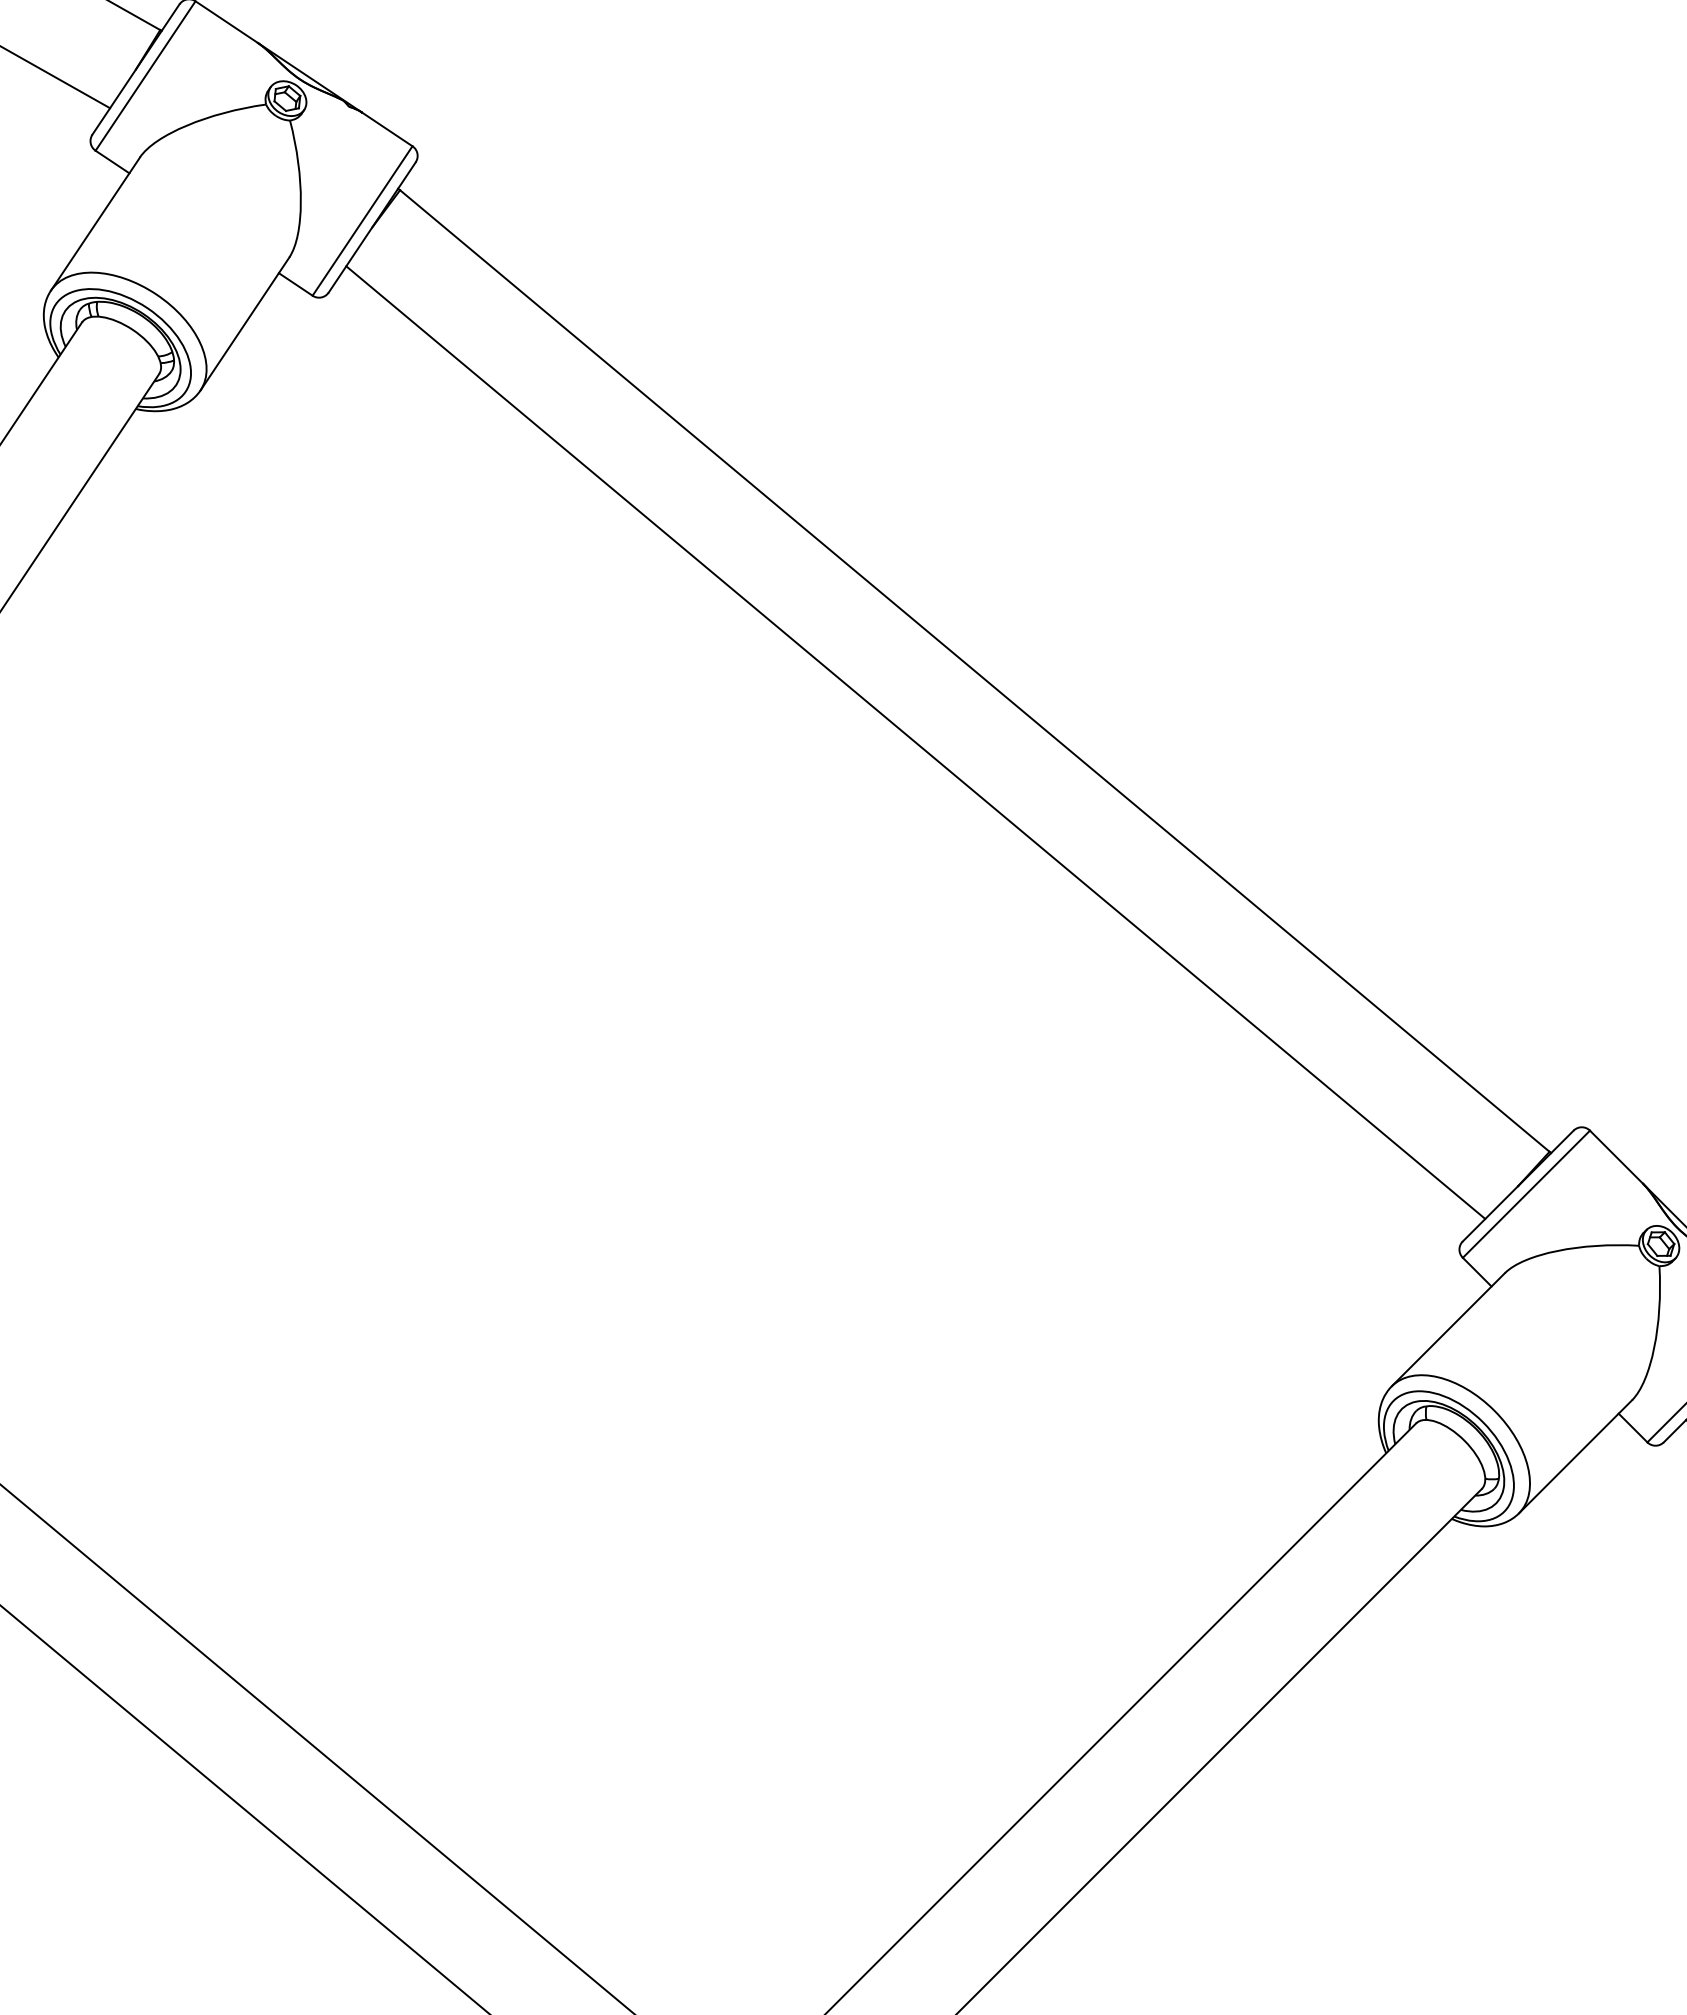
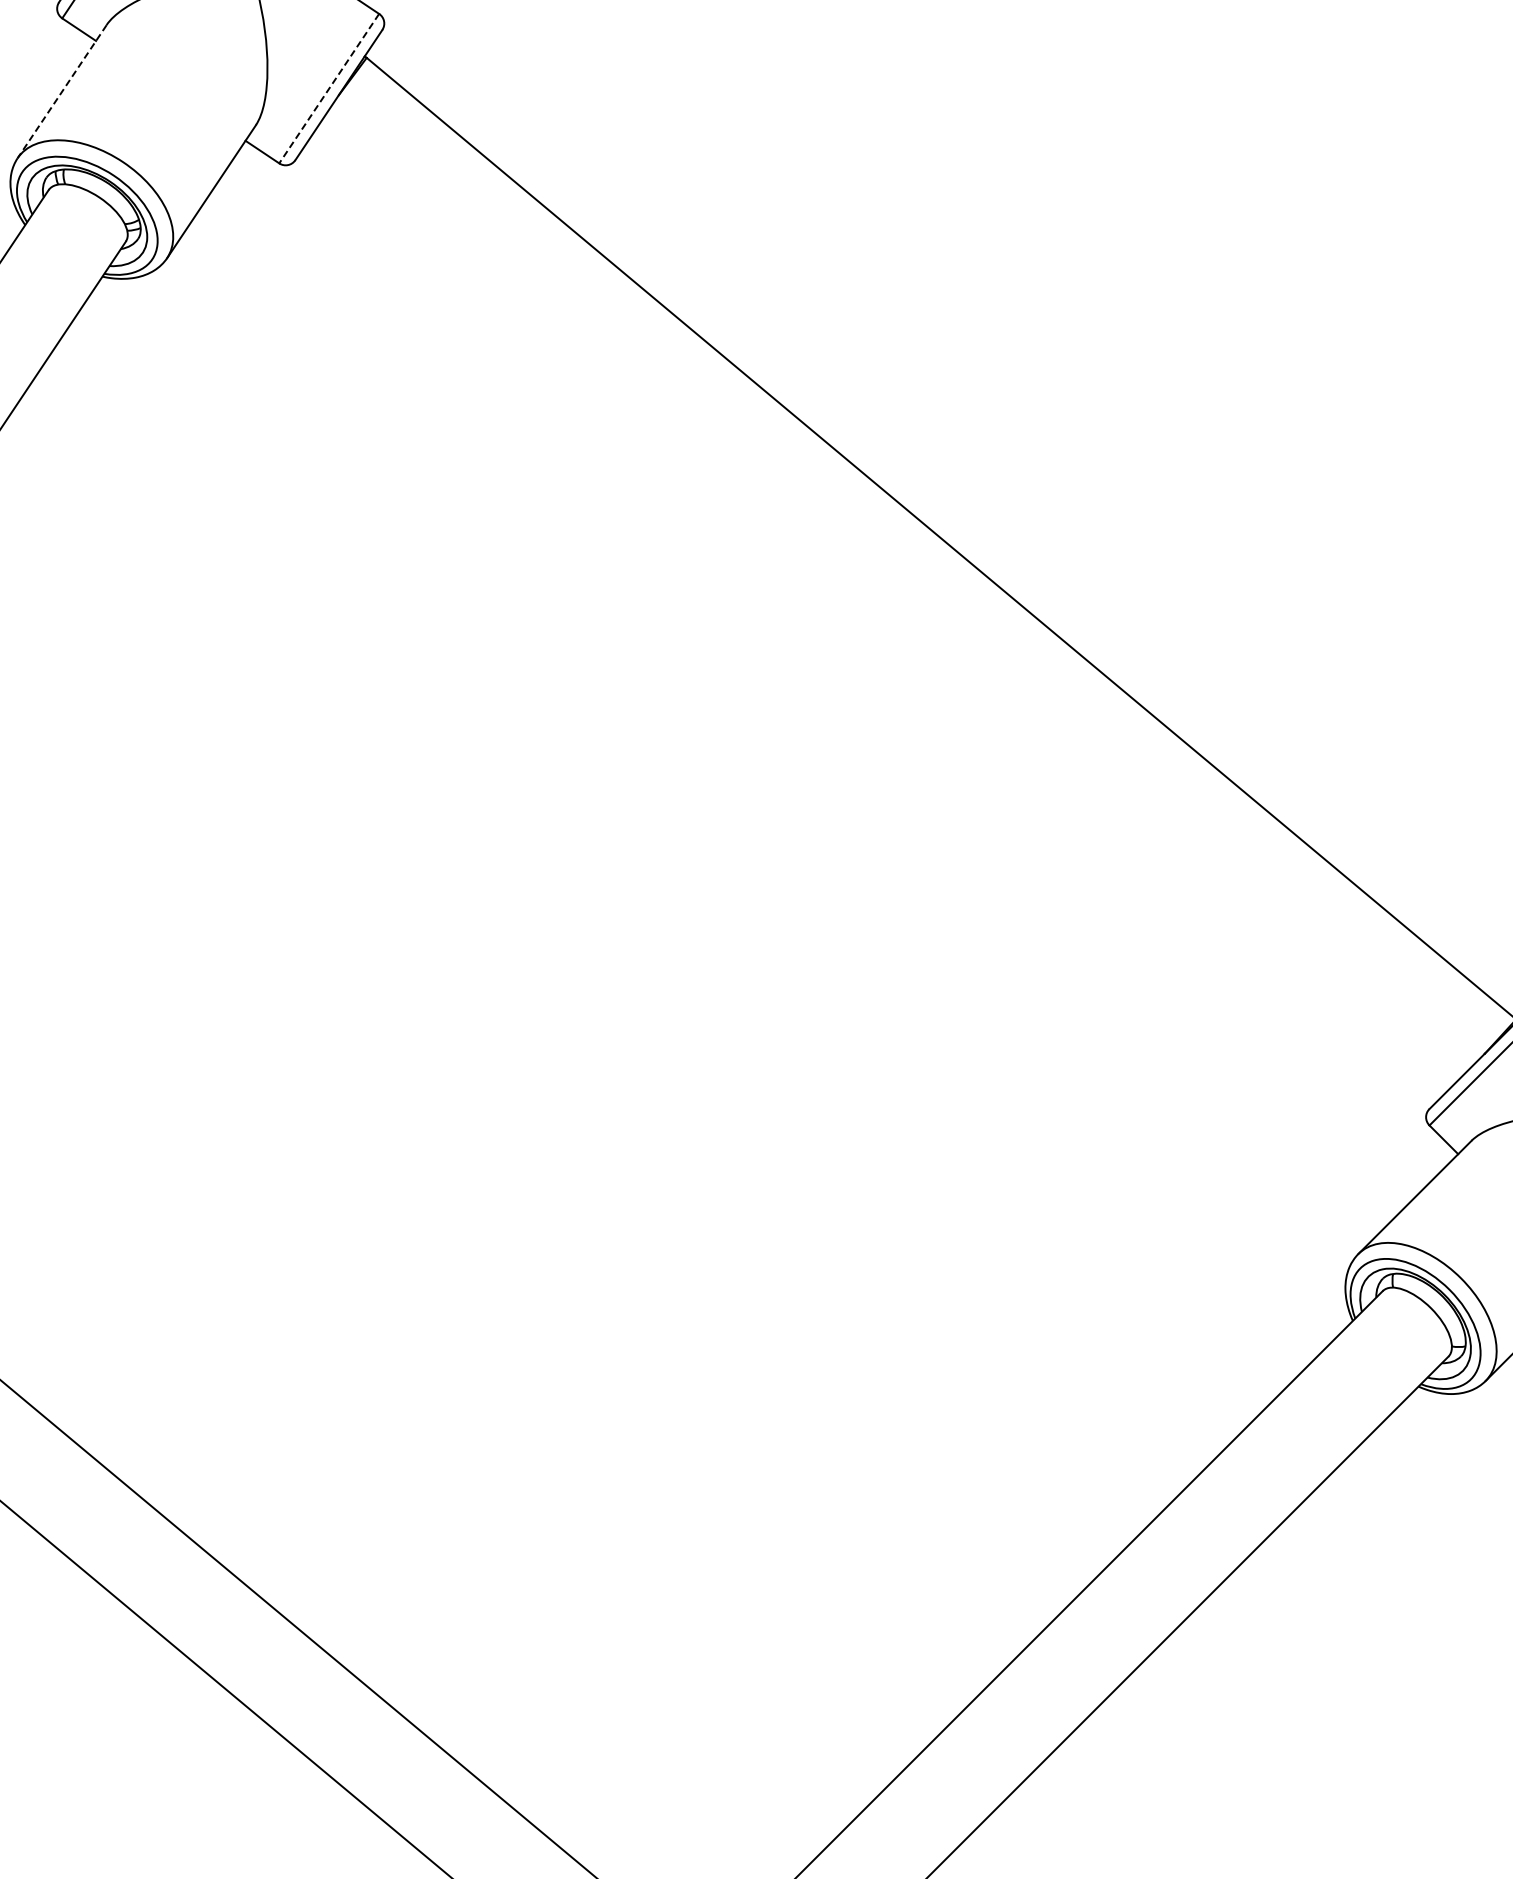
line: (362, 221) -> (329, 89), solid -> dashed
line: (95, 224) -> (62, 92), solid -> dashed
line: (915, 742) -> (882, 610), removed

